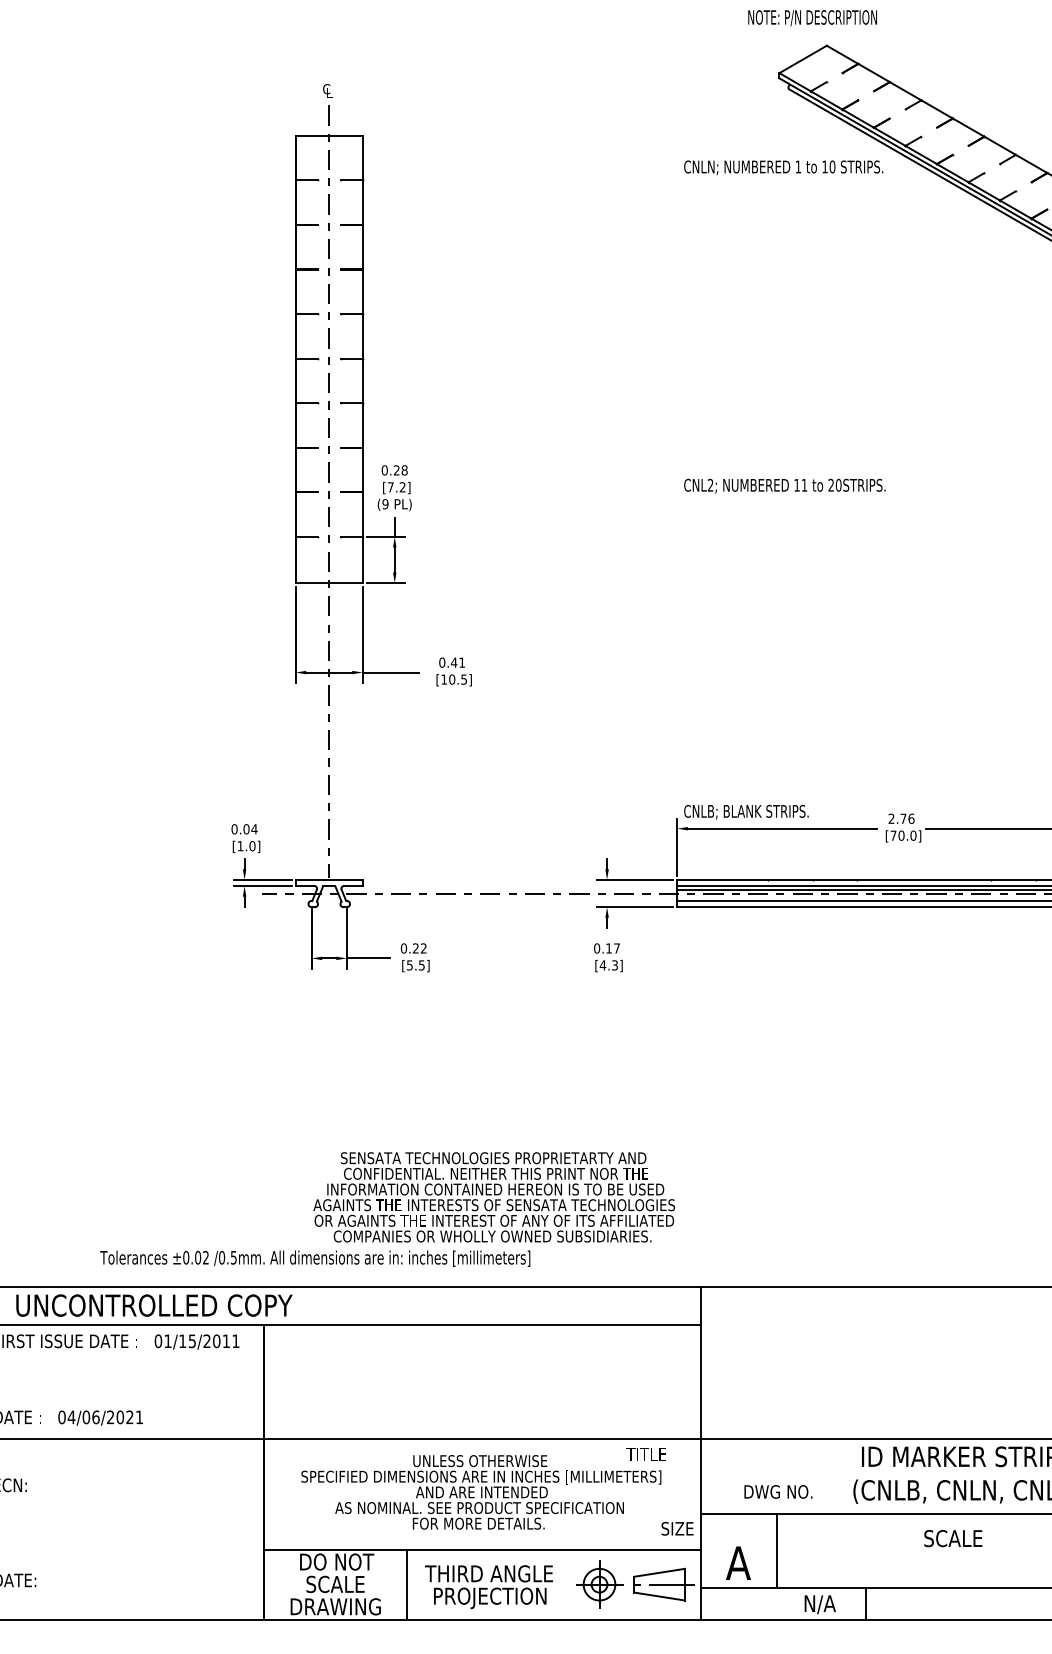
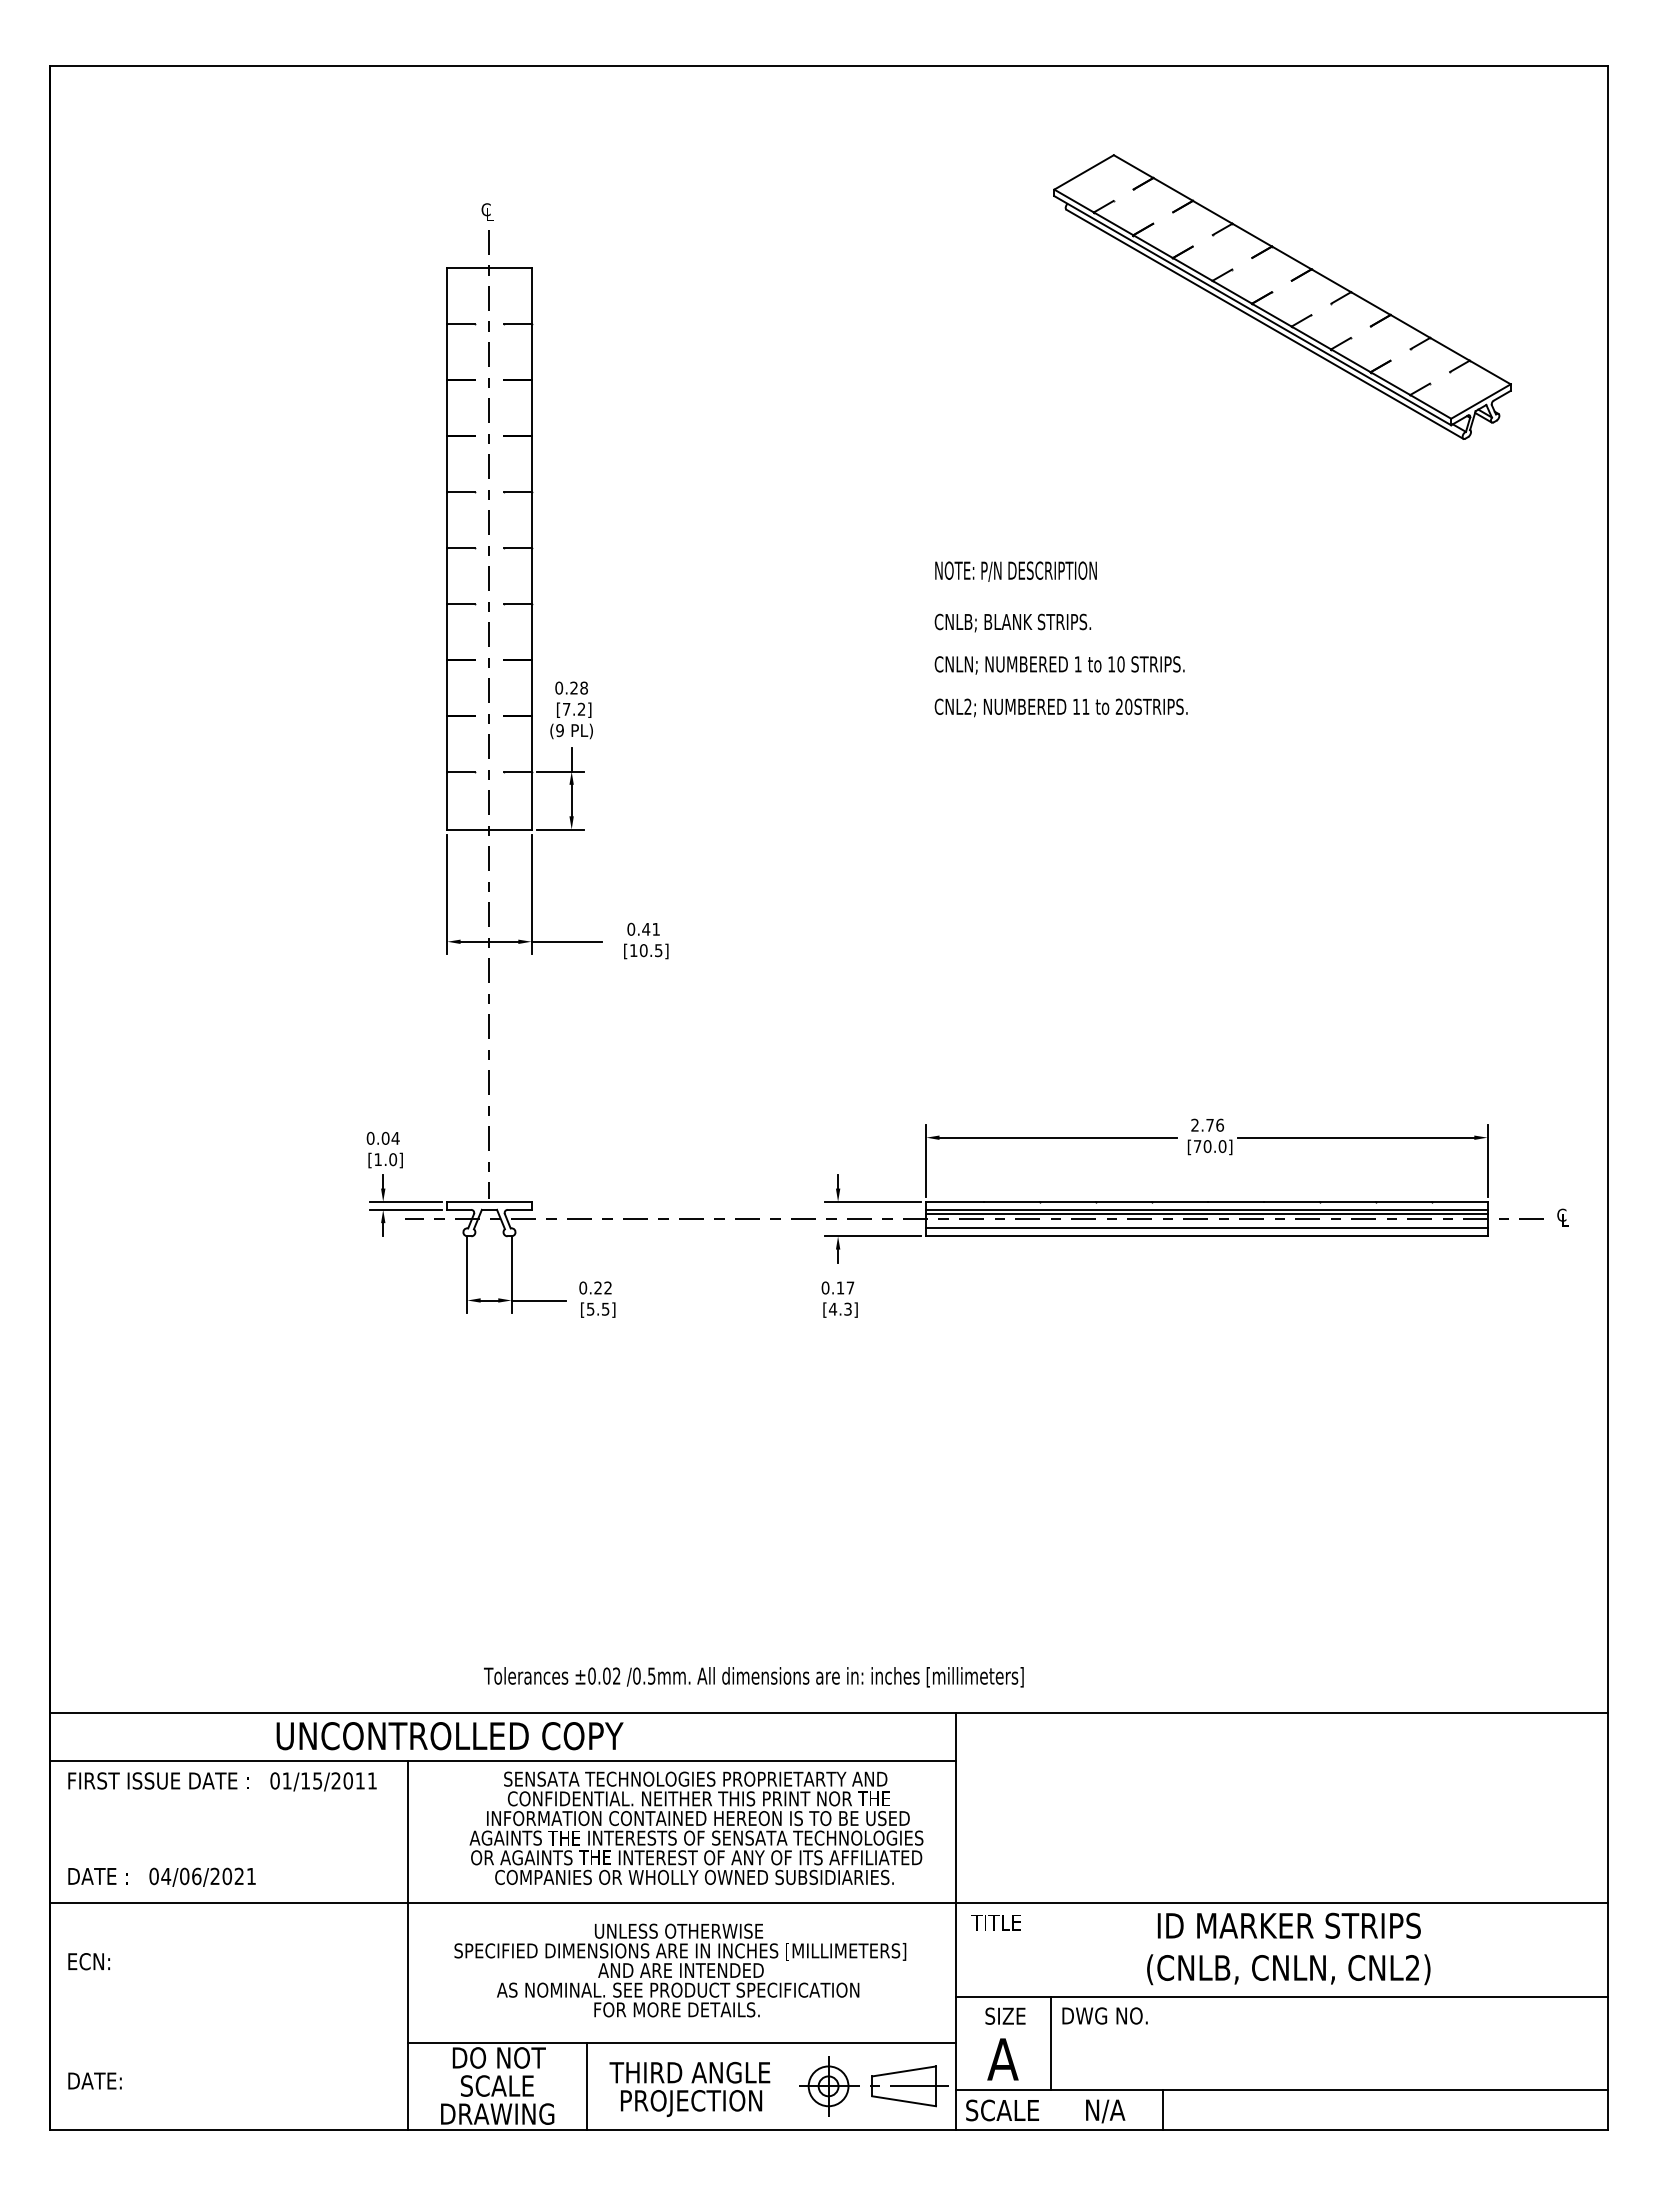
text: (812, 18) -> (1015, 571), moved
text: (783, 167) -> (1059, 665), moved
text: (746, 811) -> (1012, 622), moved
text: (494, 1196) -> (696, 1827), moved
text: (314, 1258) -> (753, 1677), moved
text: (153, 1305) -> (449, 1736), moved
text: (645, 1454) -> (995, 1922), moved
text: (777, 1491) -> (1104, 2015), moved
text: (677, 1528) -> (1005, 2015), moved
text: (953, 1538) -> (1002, 2110), moved

